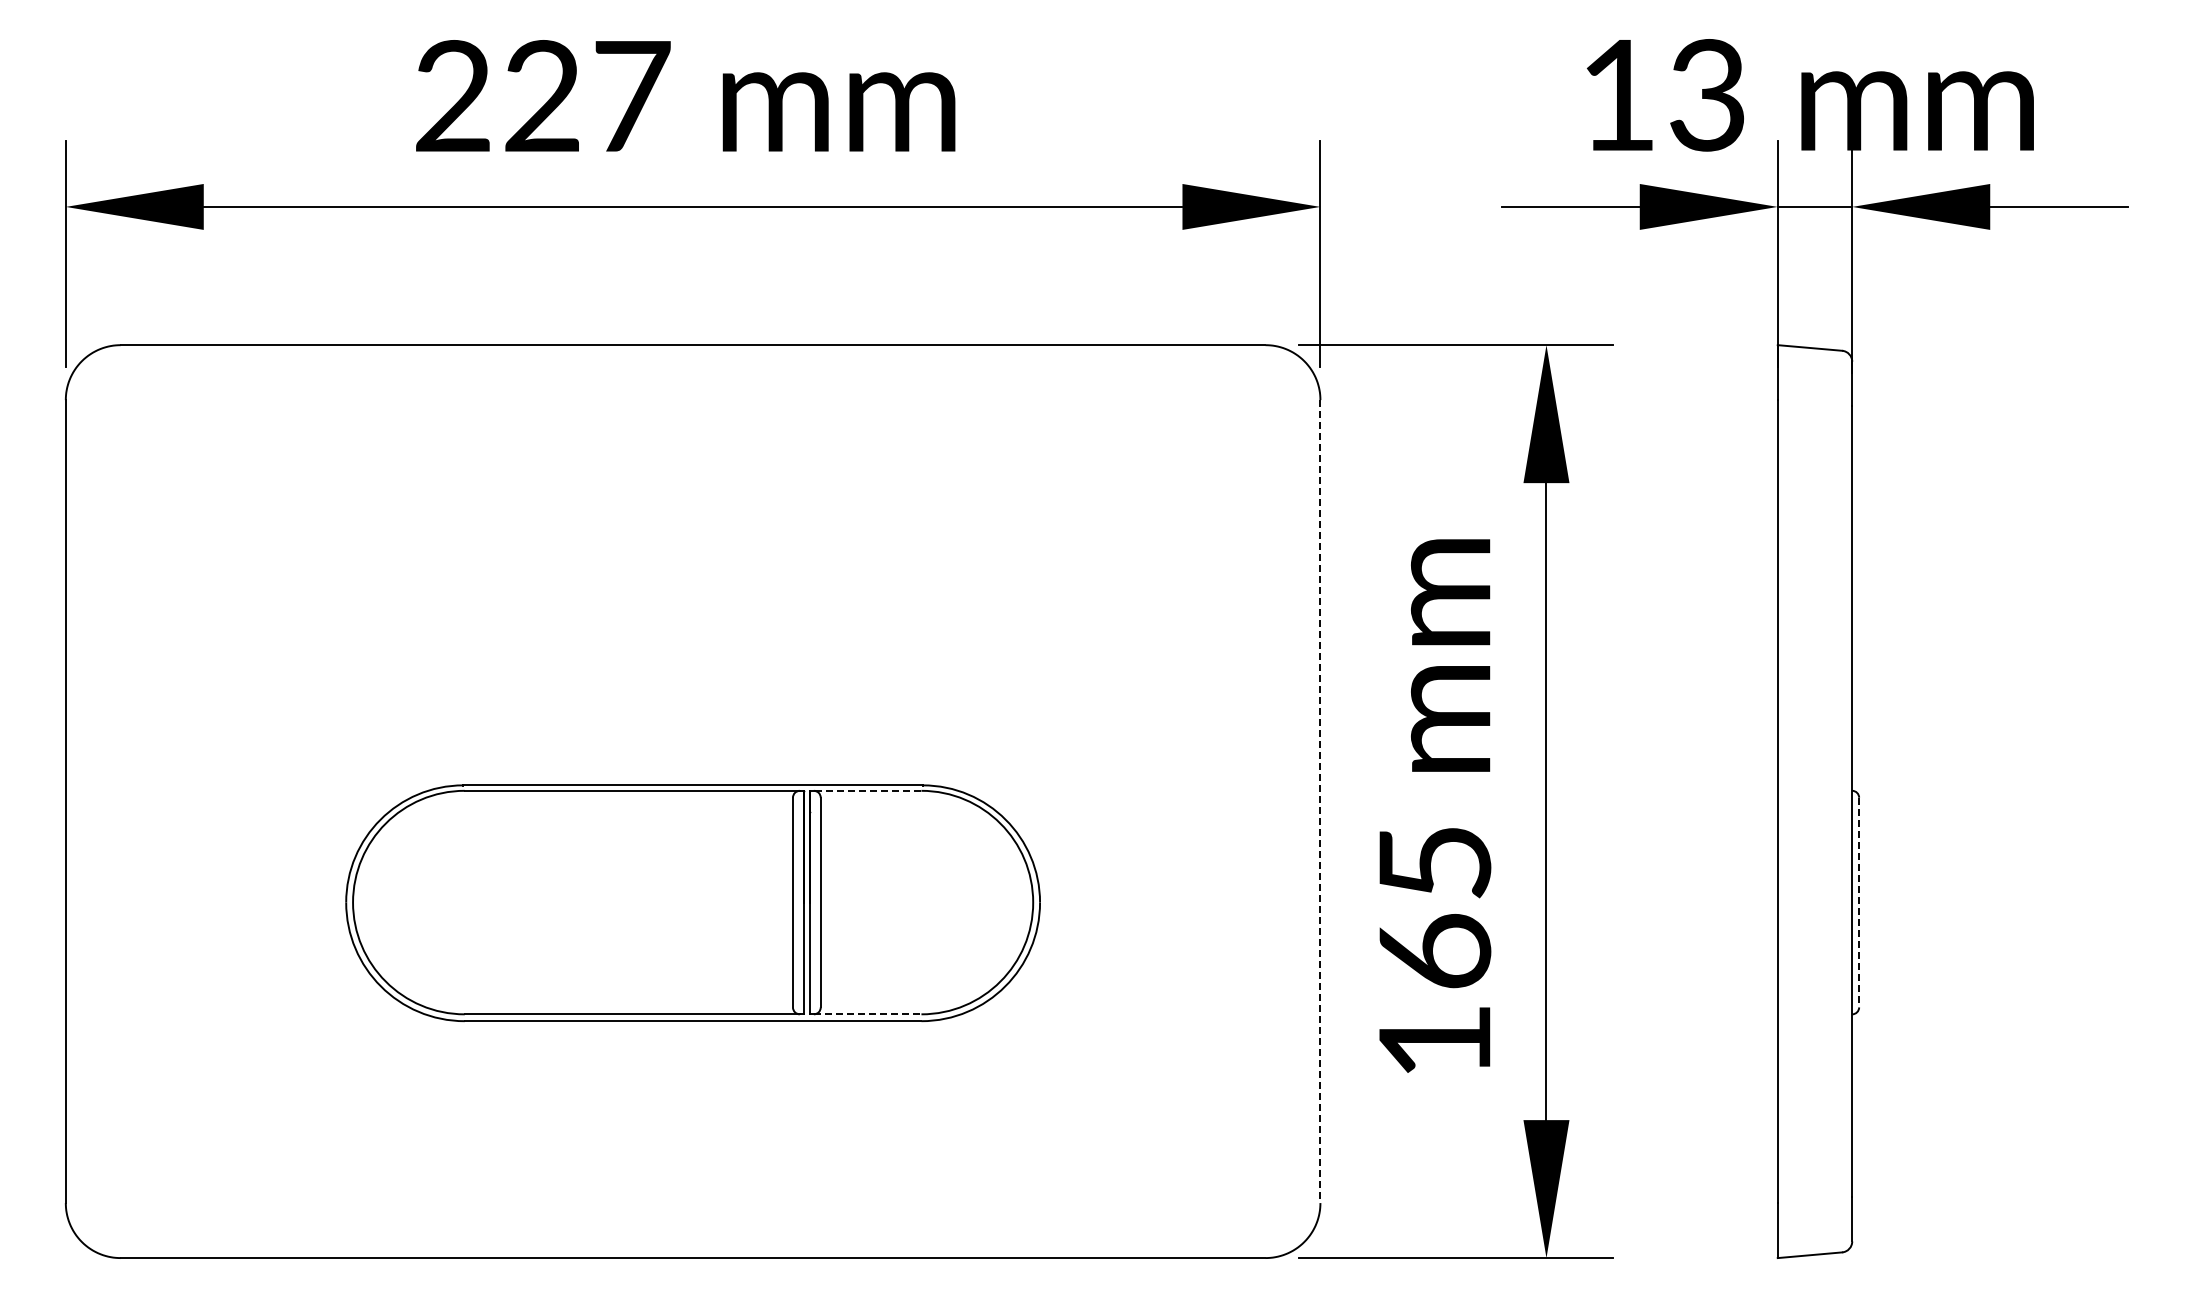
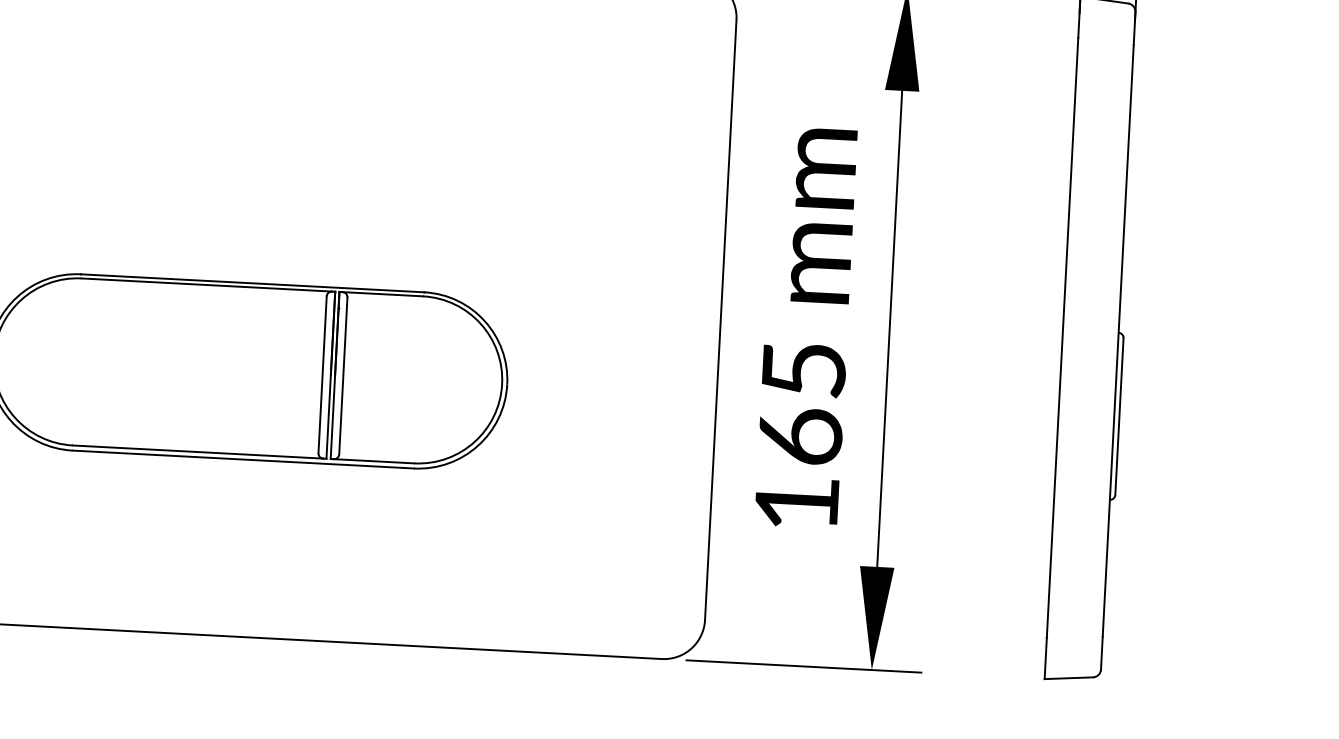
line: (867, 790) -> (382, 293), dashed -> solid
line: (1320, 802) -> (720, 320), dashed -> solid
line: (1859, 902) -> (1119, 416), dashed -> solid
line: (867, 1014) -> (373, 461), dashed -> solid

